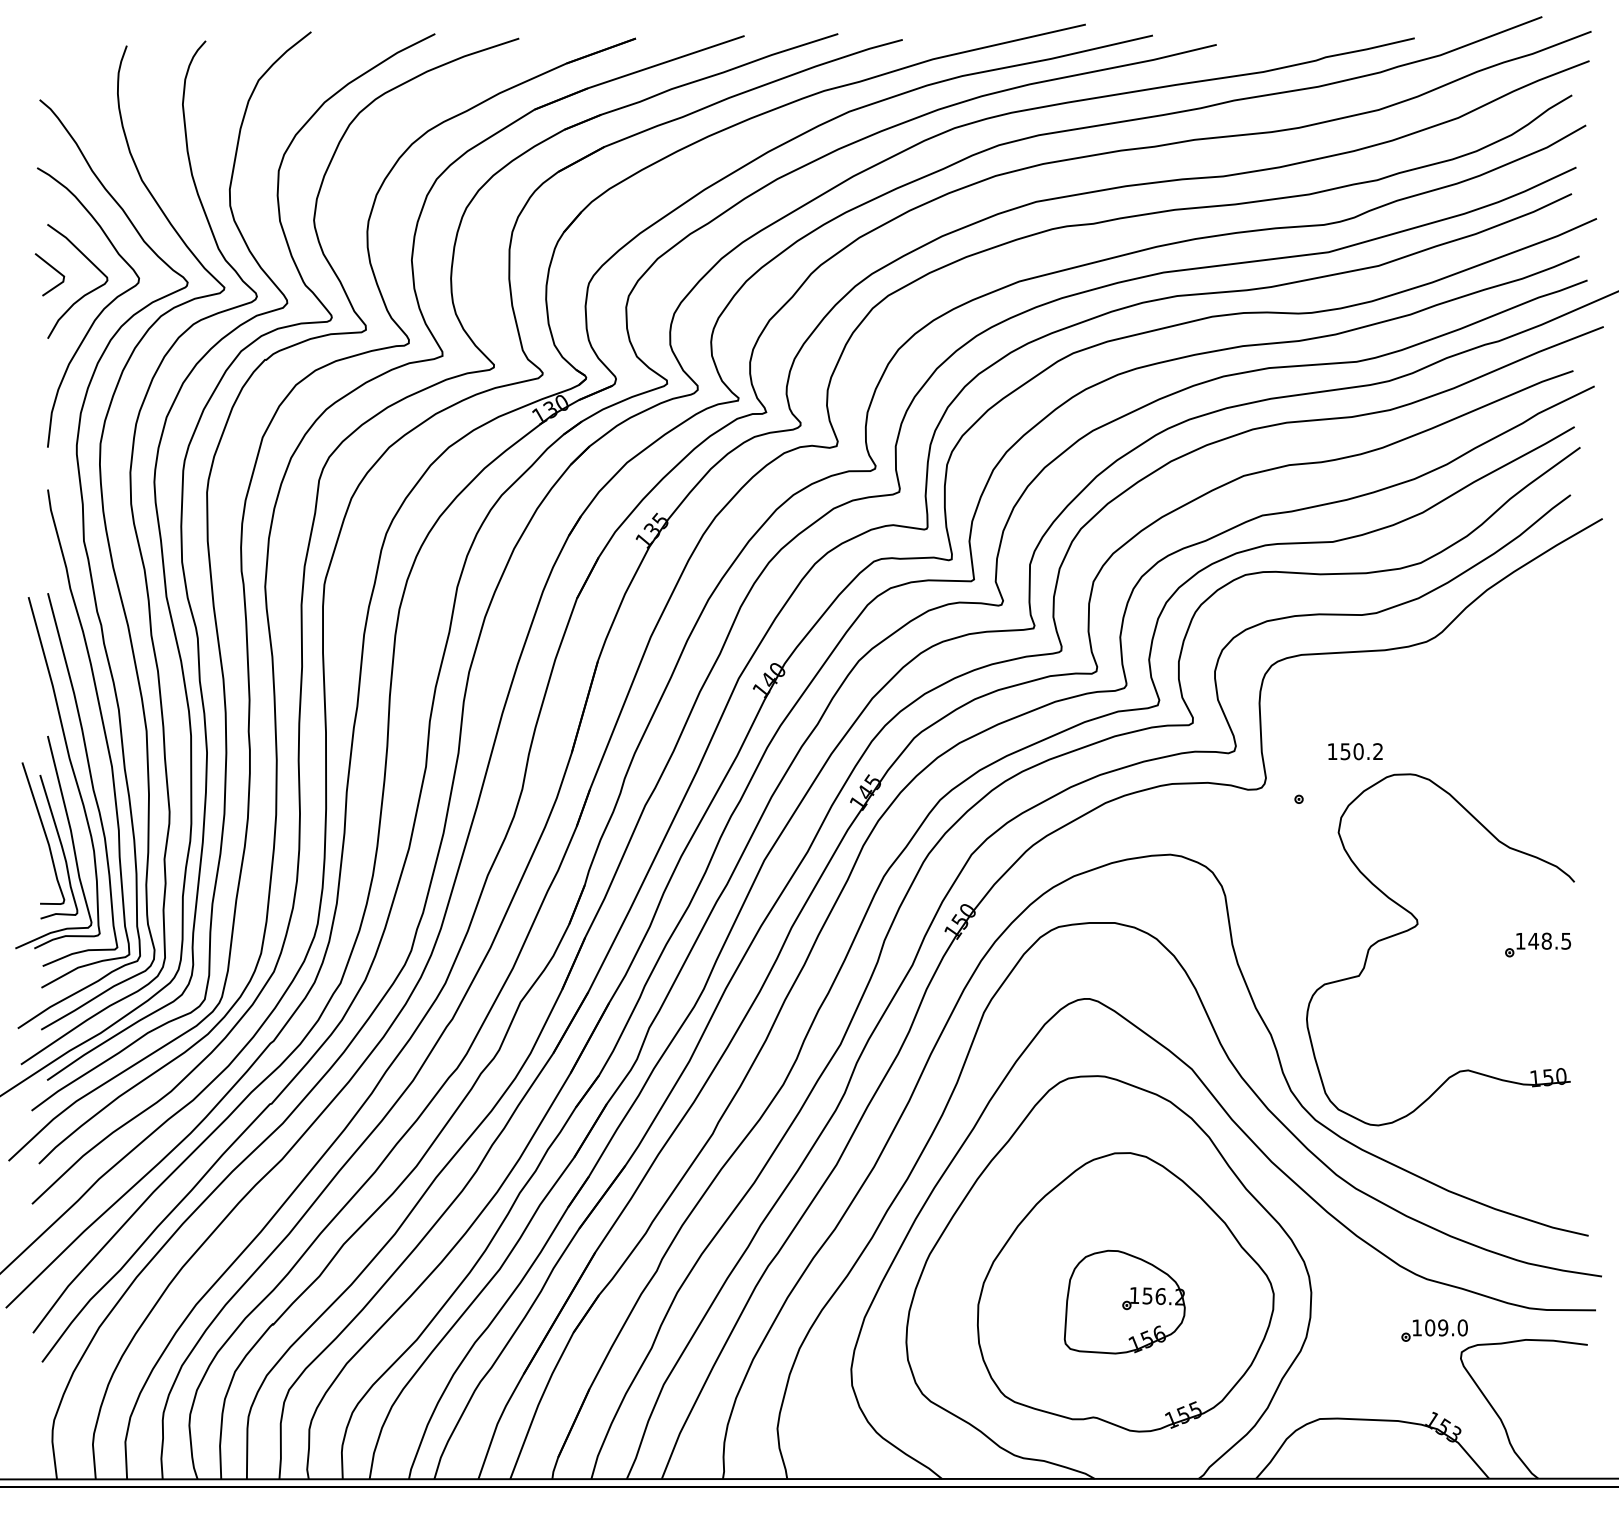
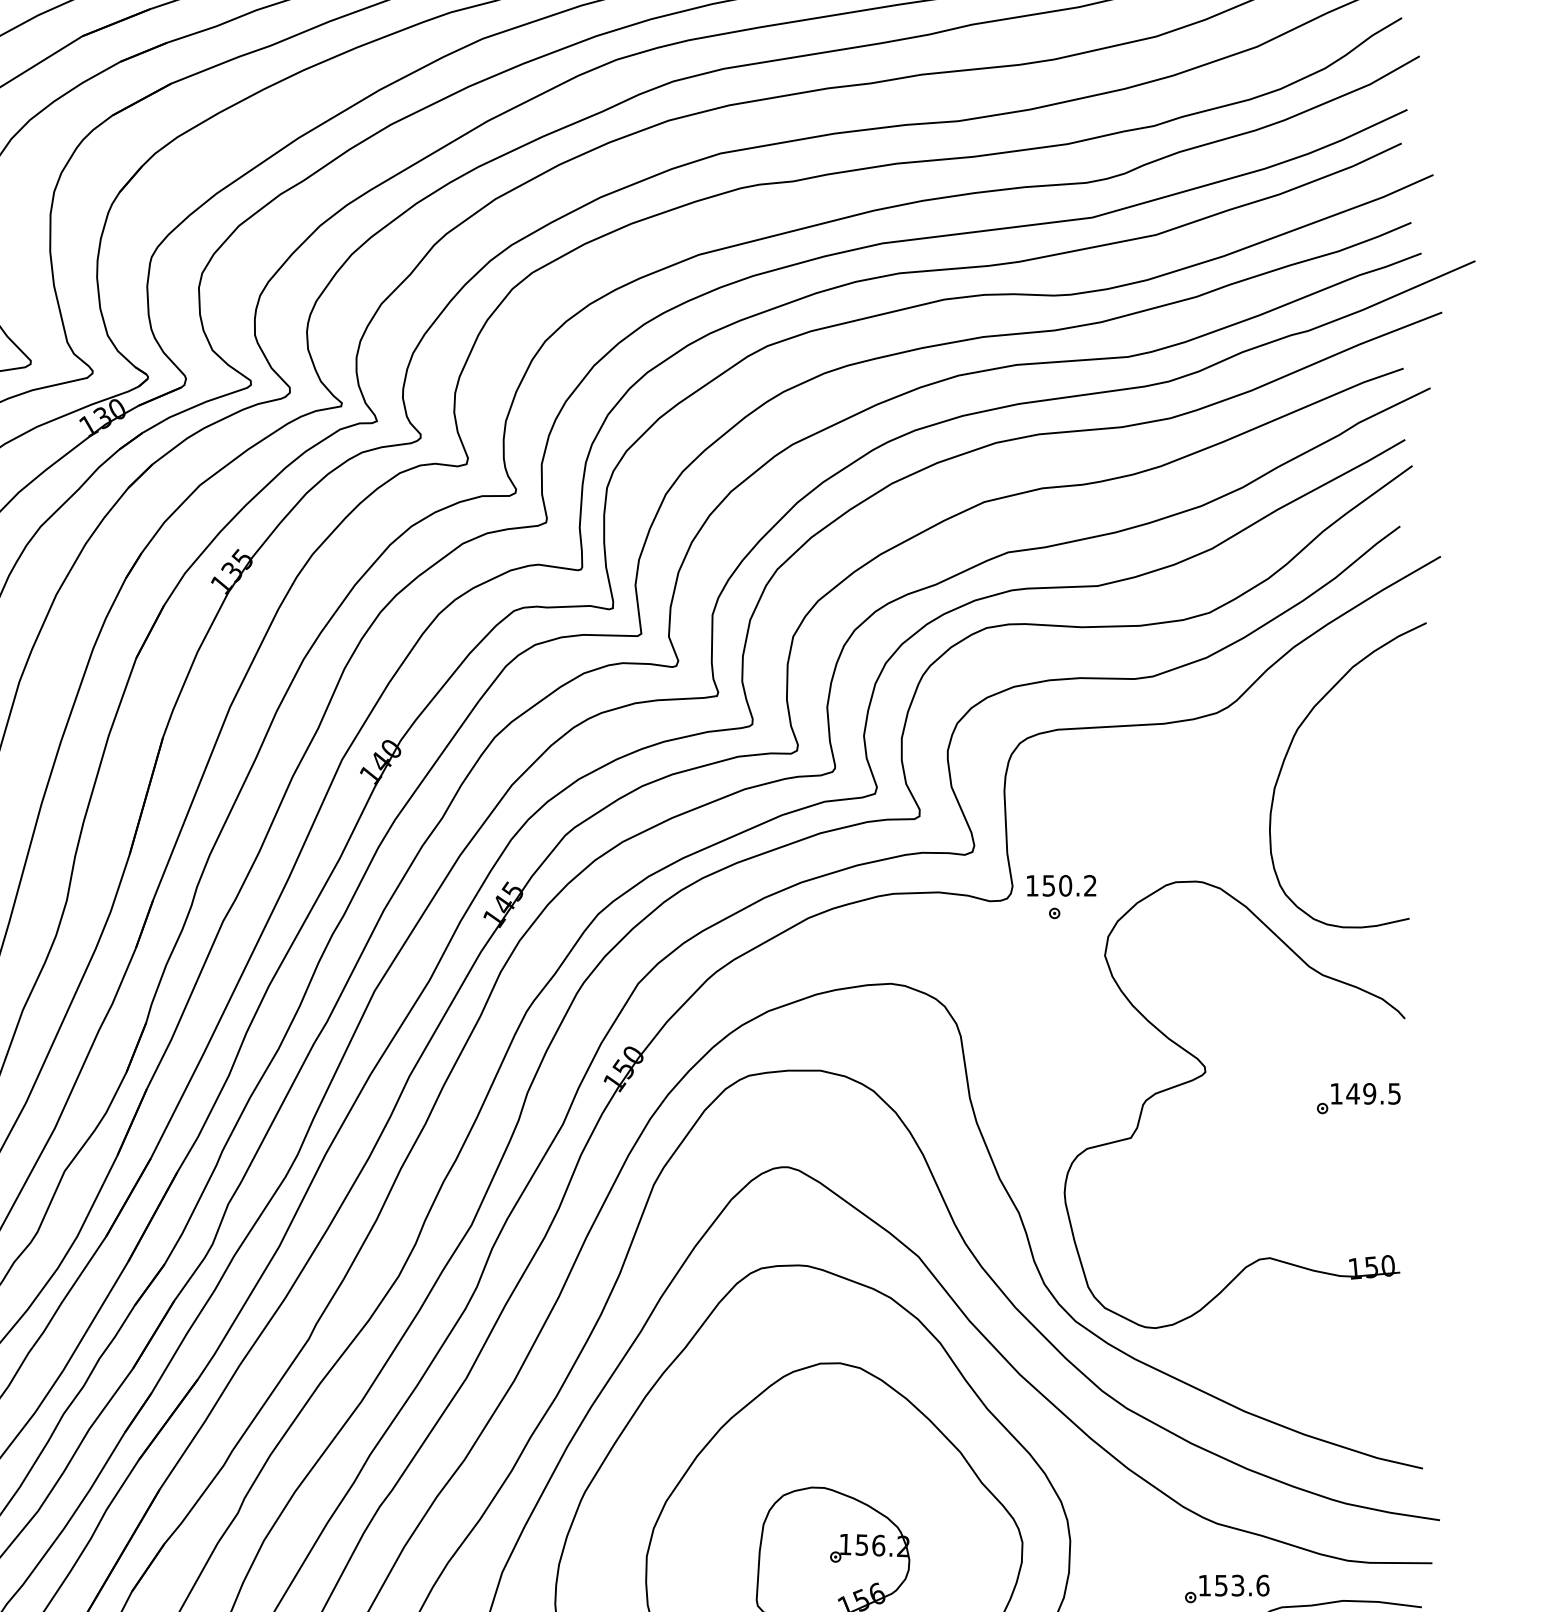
curve: (1483, 672) -> (1289, 752), added
text: (1355, 751) -> (1061, 885), moved
text: (1546, 941) -> (1369, 1094), 148.5 -> 149.5
text: (1446, 1327) -> (1242, 1585), 109.0 -> 153.6

